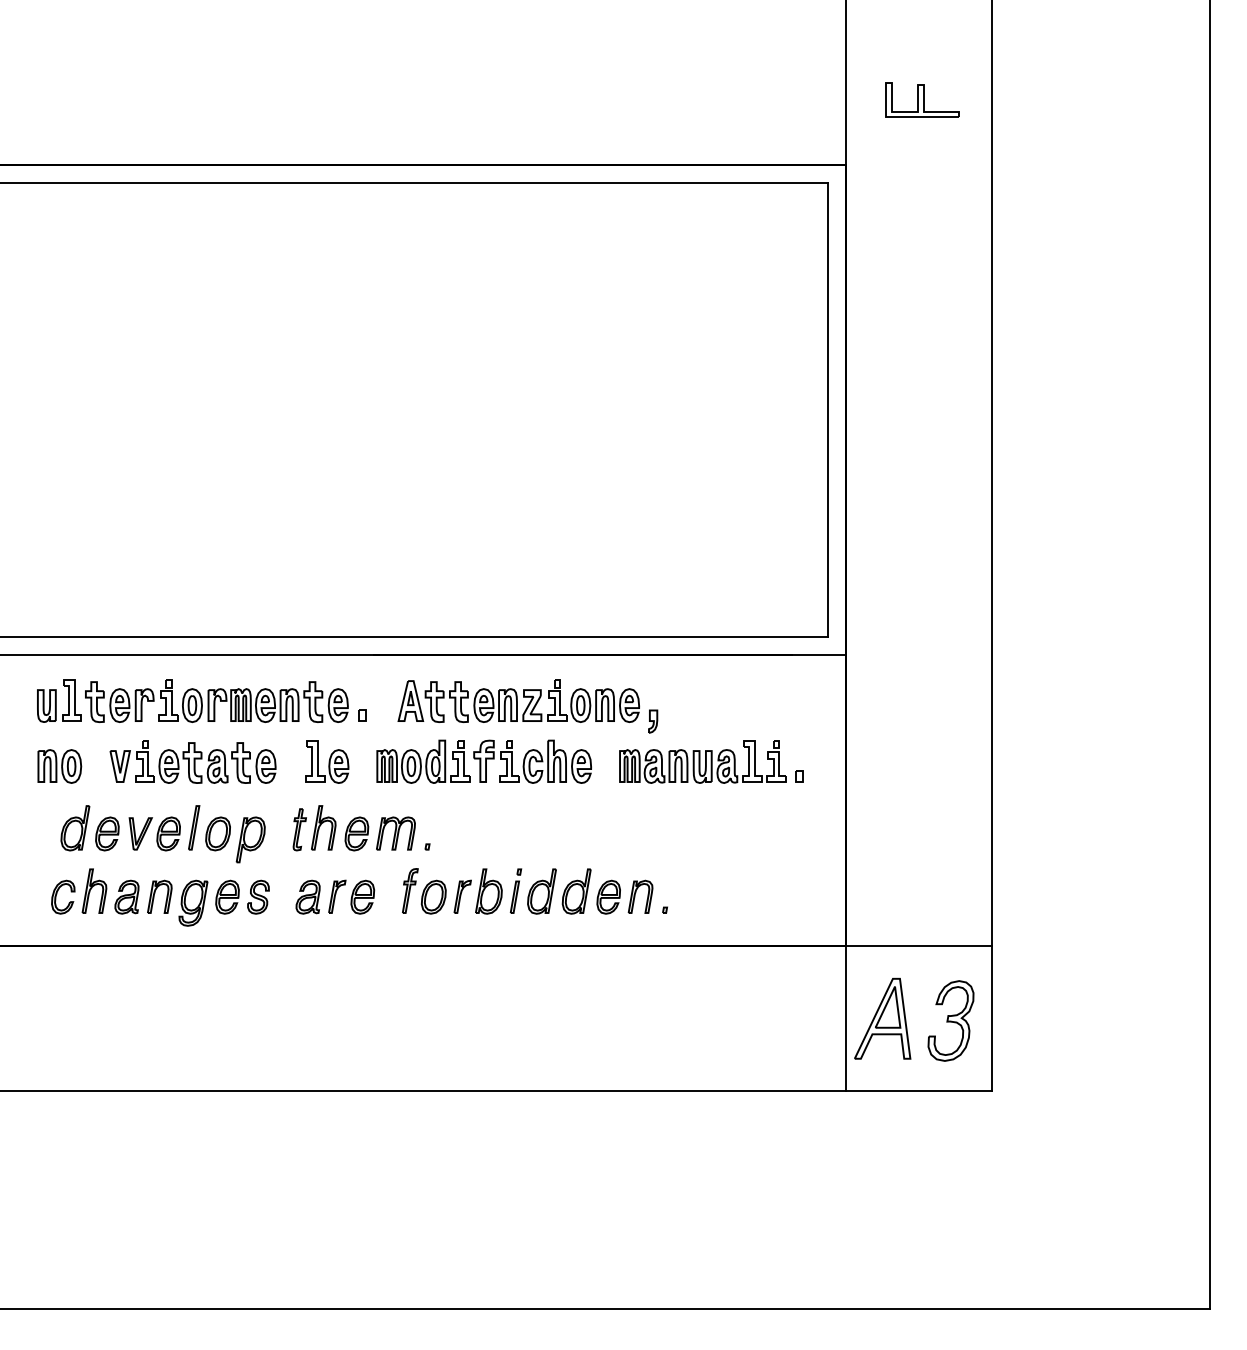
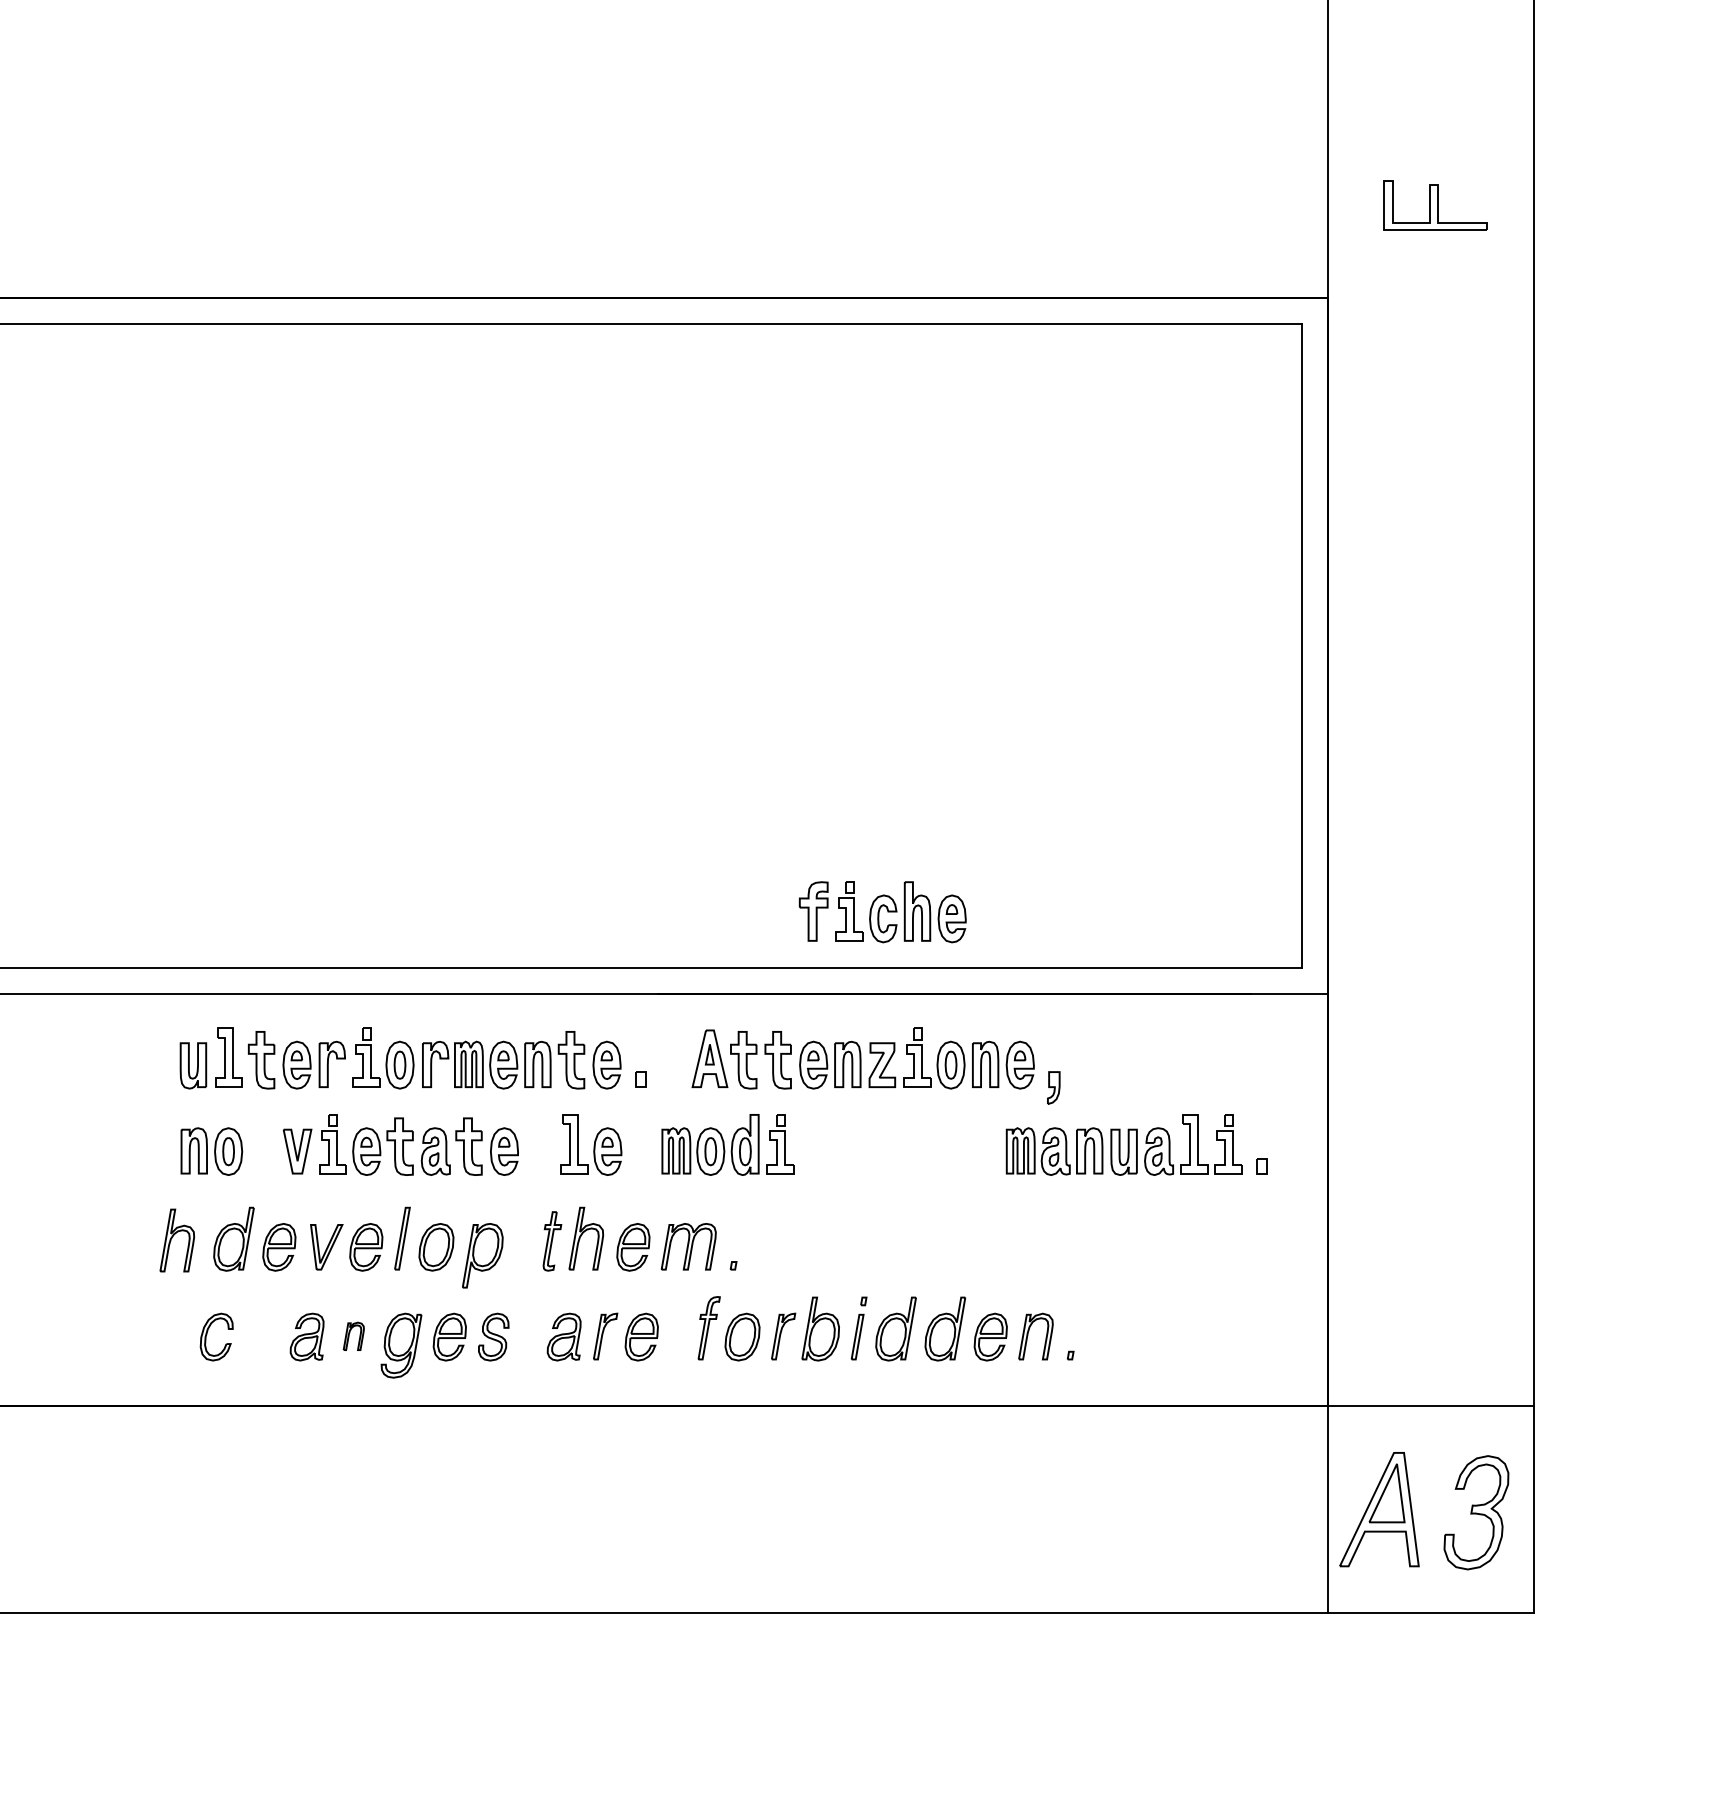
part: (532, 761) -> (882, 911), moved
part: (94, 890) -> (177, 1239), moved
part: (159, 896) -> (353, 1336), size x0.6

